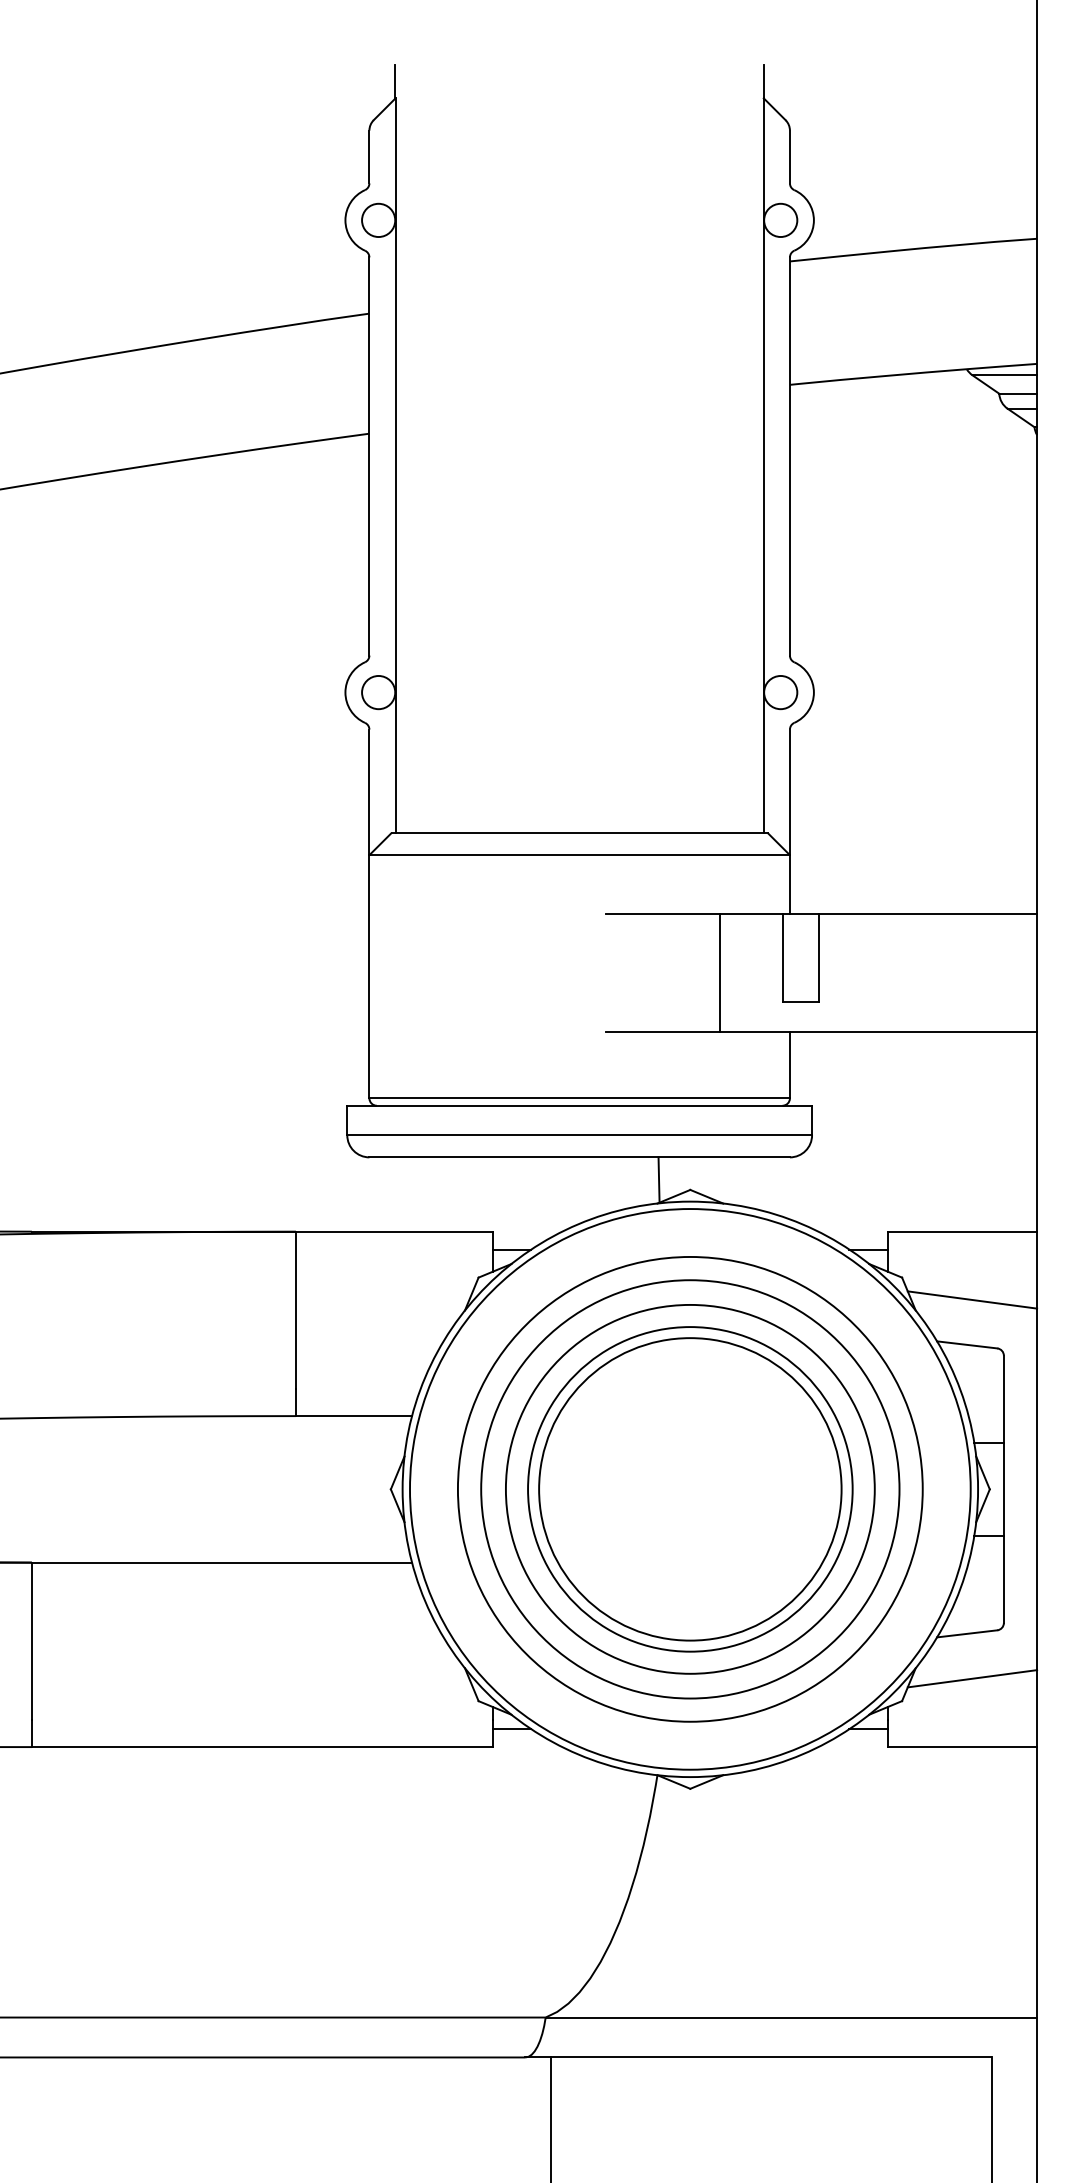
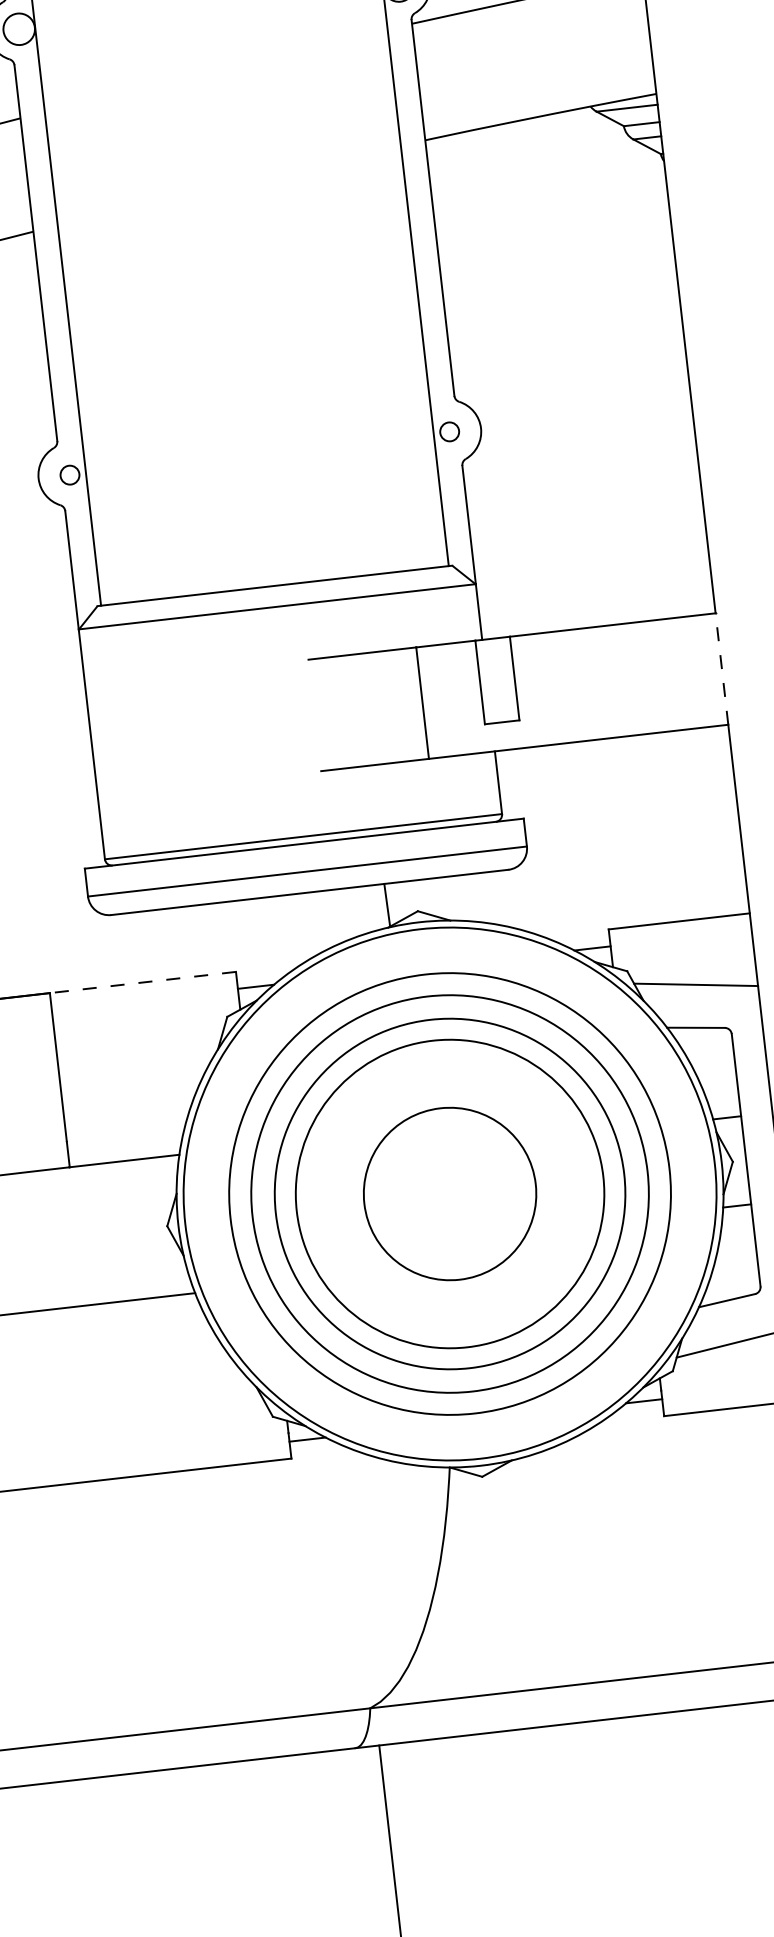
circle: (378, 692) -> (69, 475), size x0.6
circle: (780, 692) -> (449, 431), size x0.6
line: (1037, 972) -> (722, 668), solid -> dashed
line: (394, 1231) -> (142, 982), solid -> dashed
circle: (690, 1489) -> (450, 1194), size x0.6

